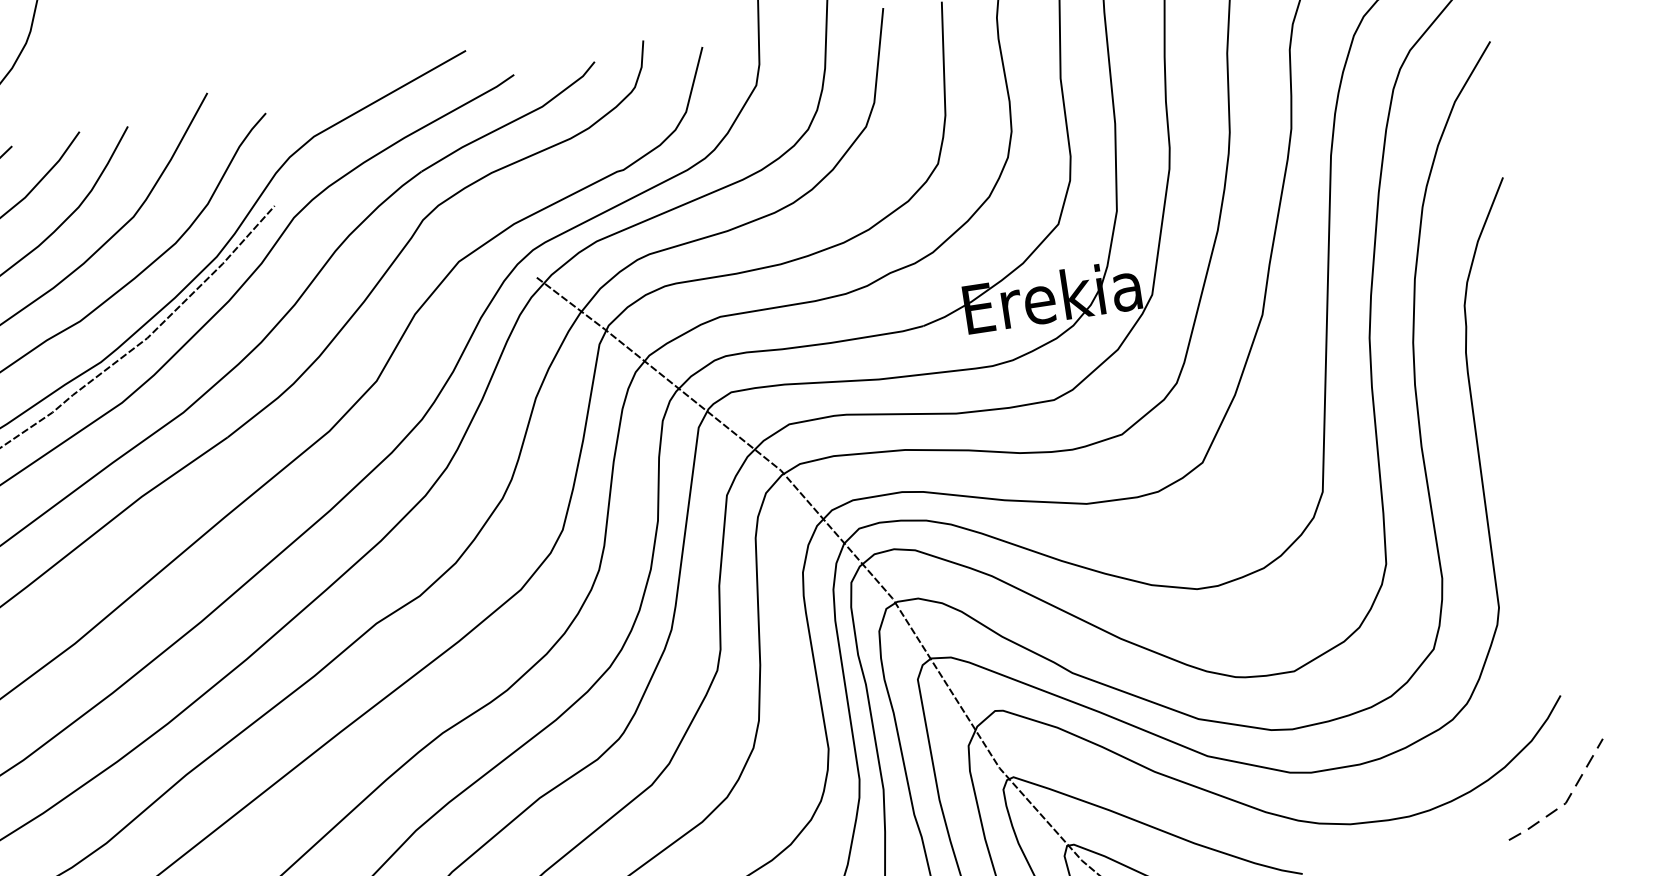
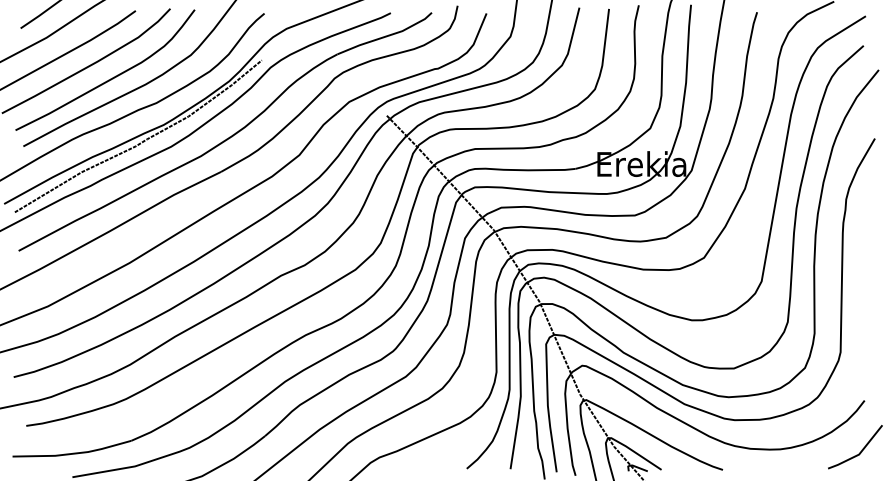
line: (1566, 801) -> (859, 453), dashed -> solid

